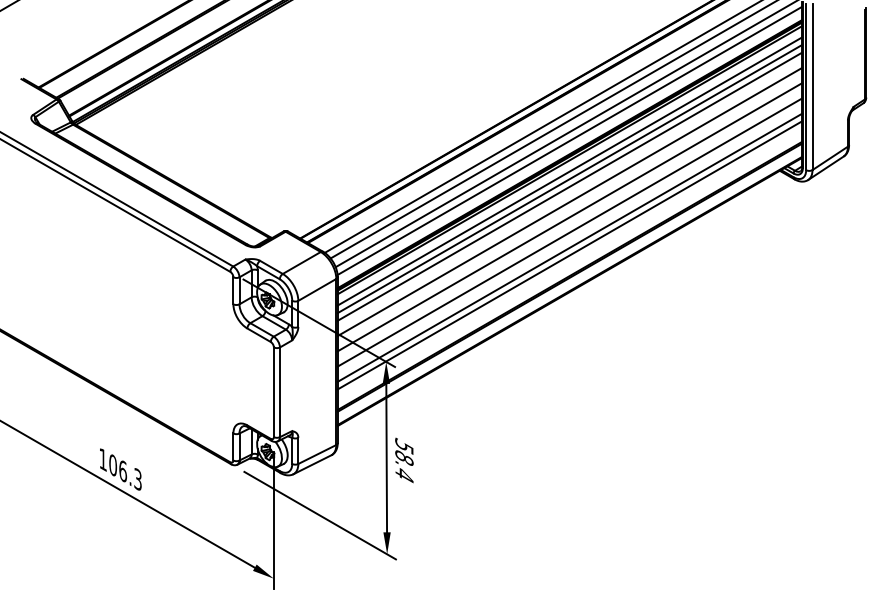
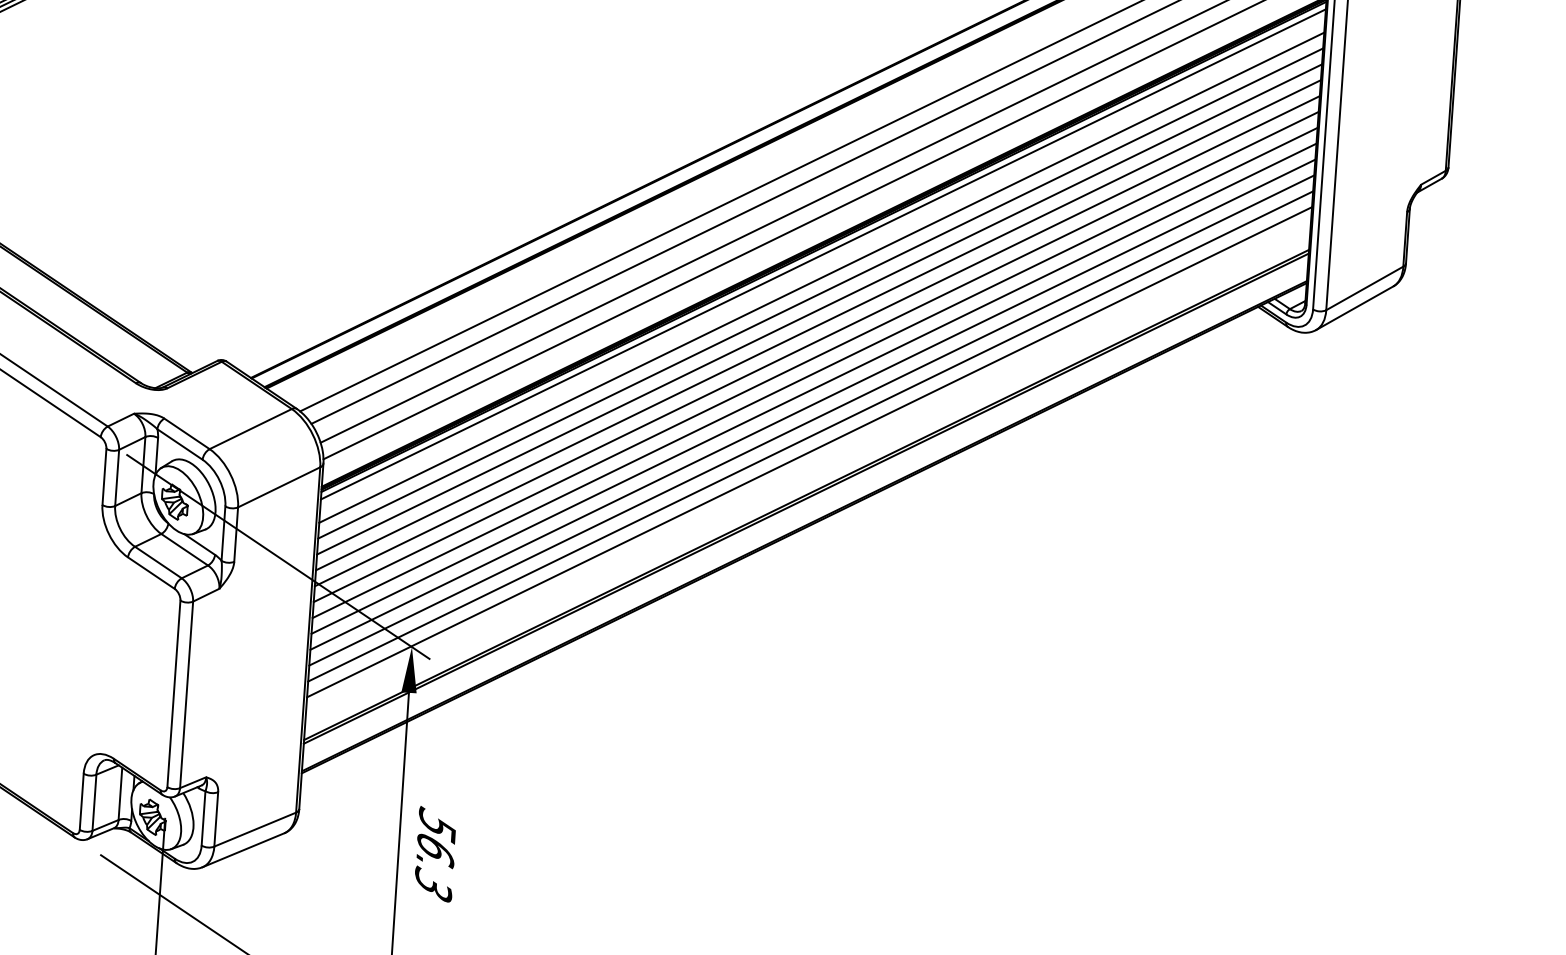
line: (569, 194) -> (817, 325), added
line: (569, 209) -> (815, 356), added
line: (569, 224) -> (813, 387), added
line: (569, 240) -> (810, 421), added
text: (404, 466) -> (434, 867), 58.4 -> 56.3

